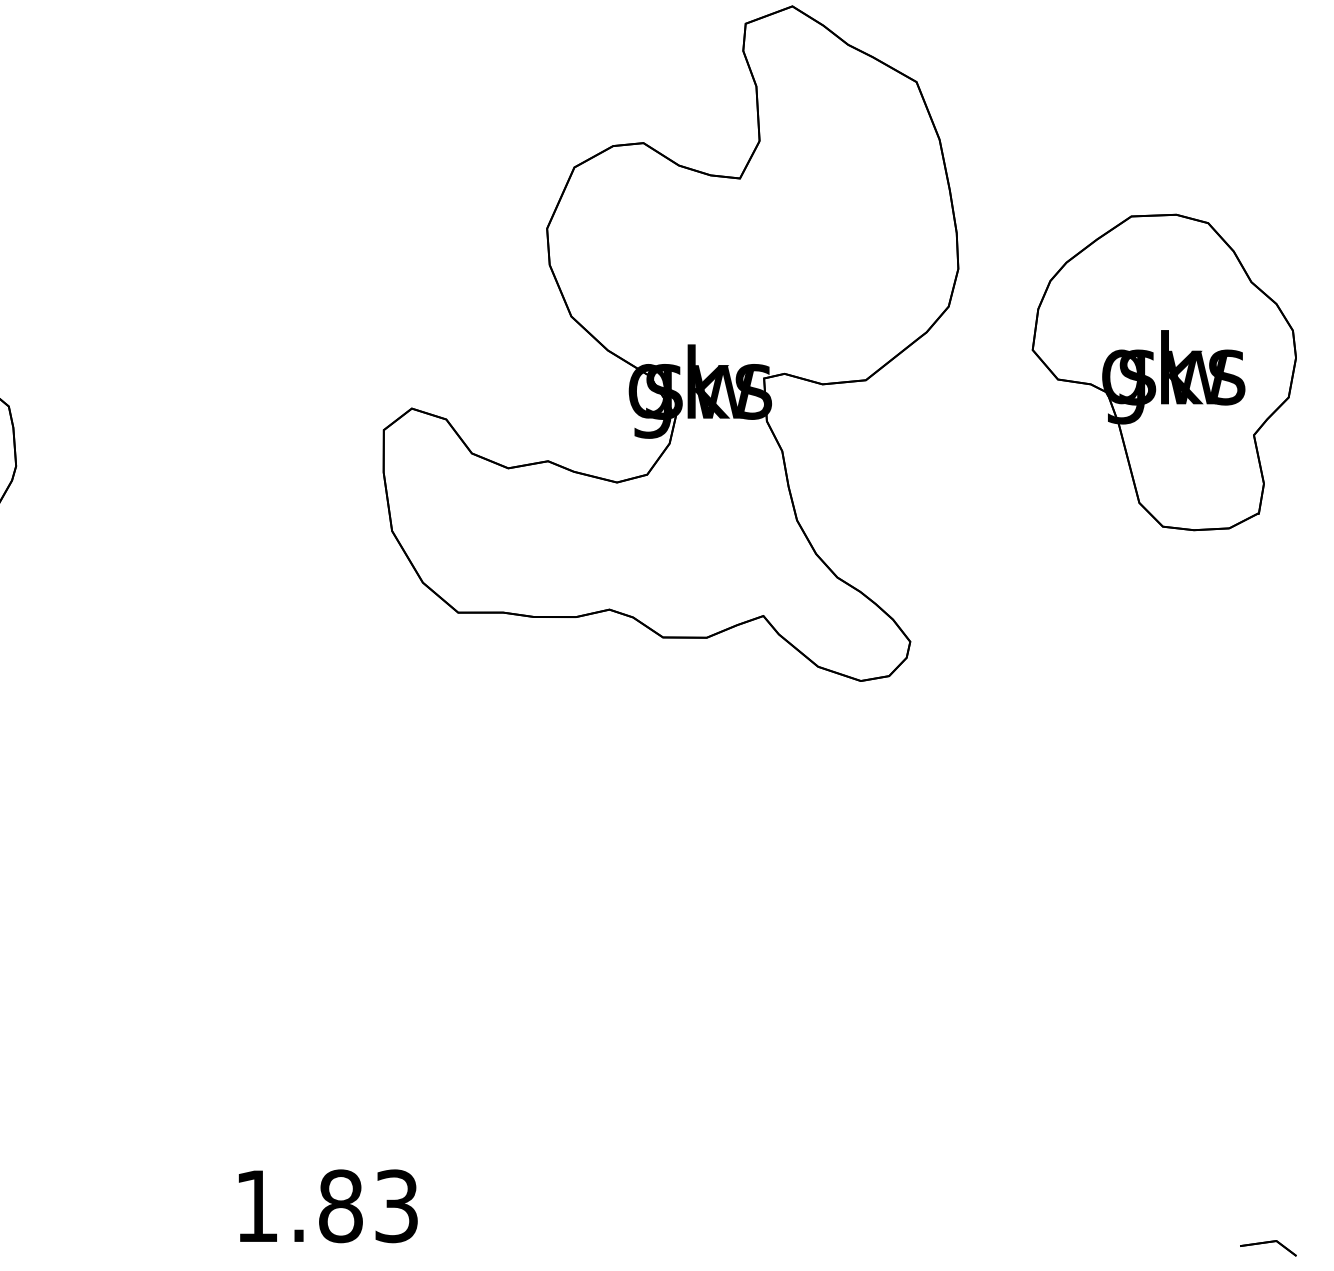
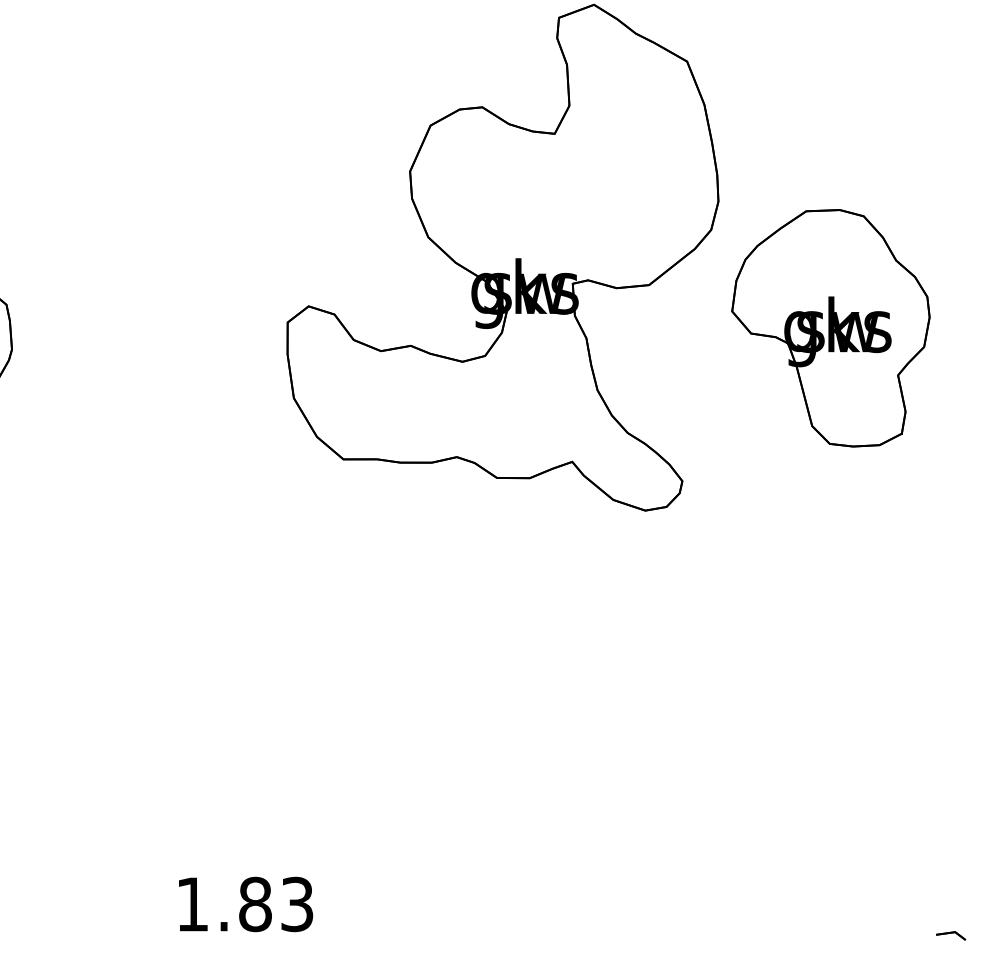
part: (1163, 372) -> (830, 328), moved
part: (1267, 1247) -> (950, 935), size x0.7

